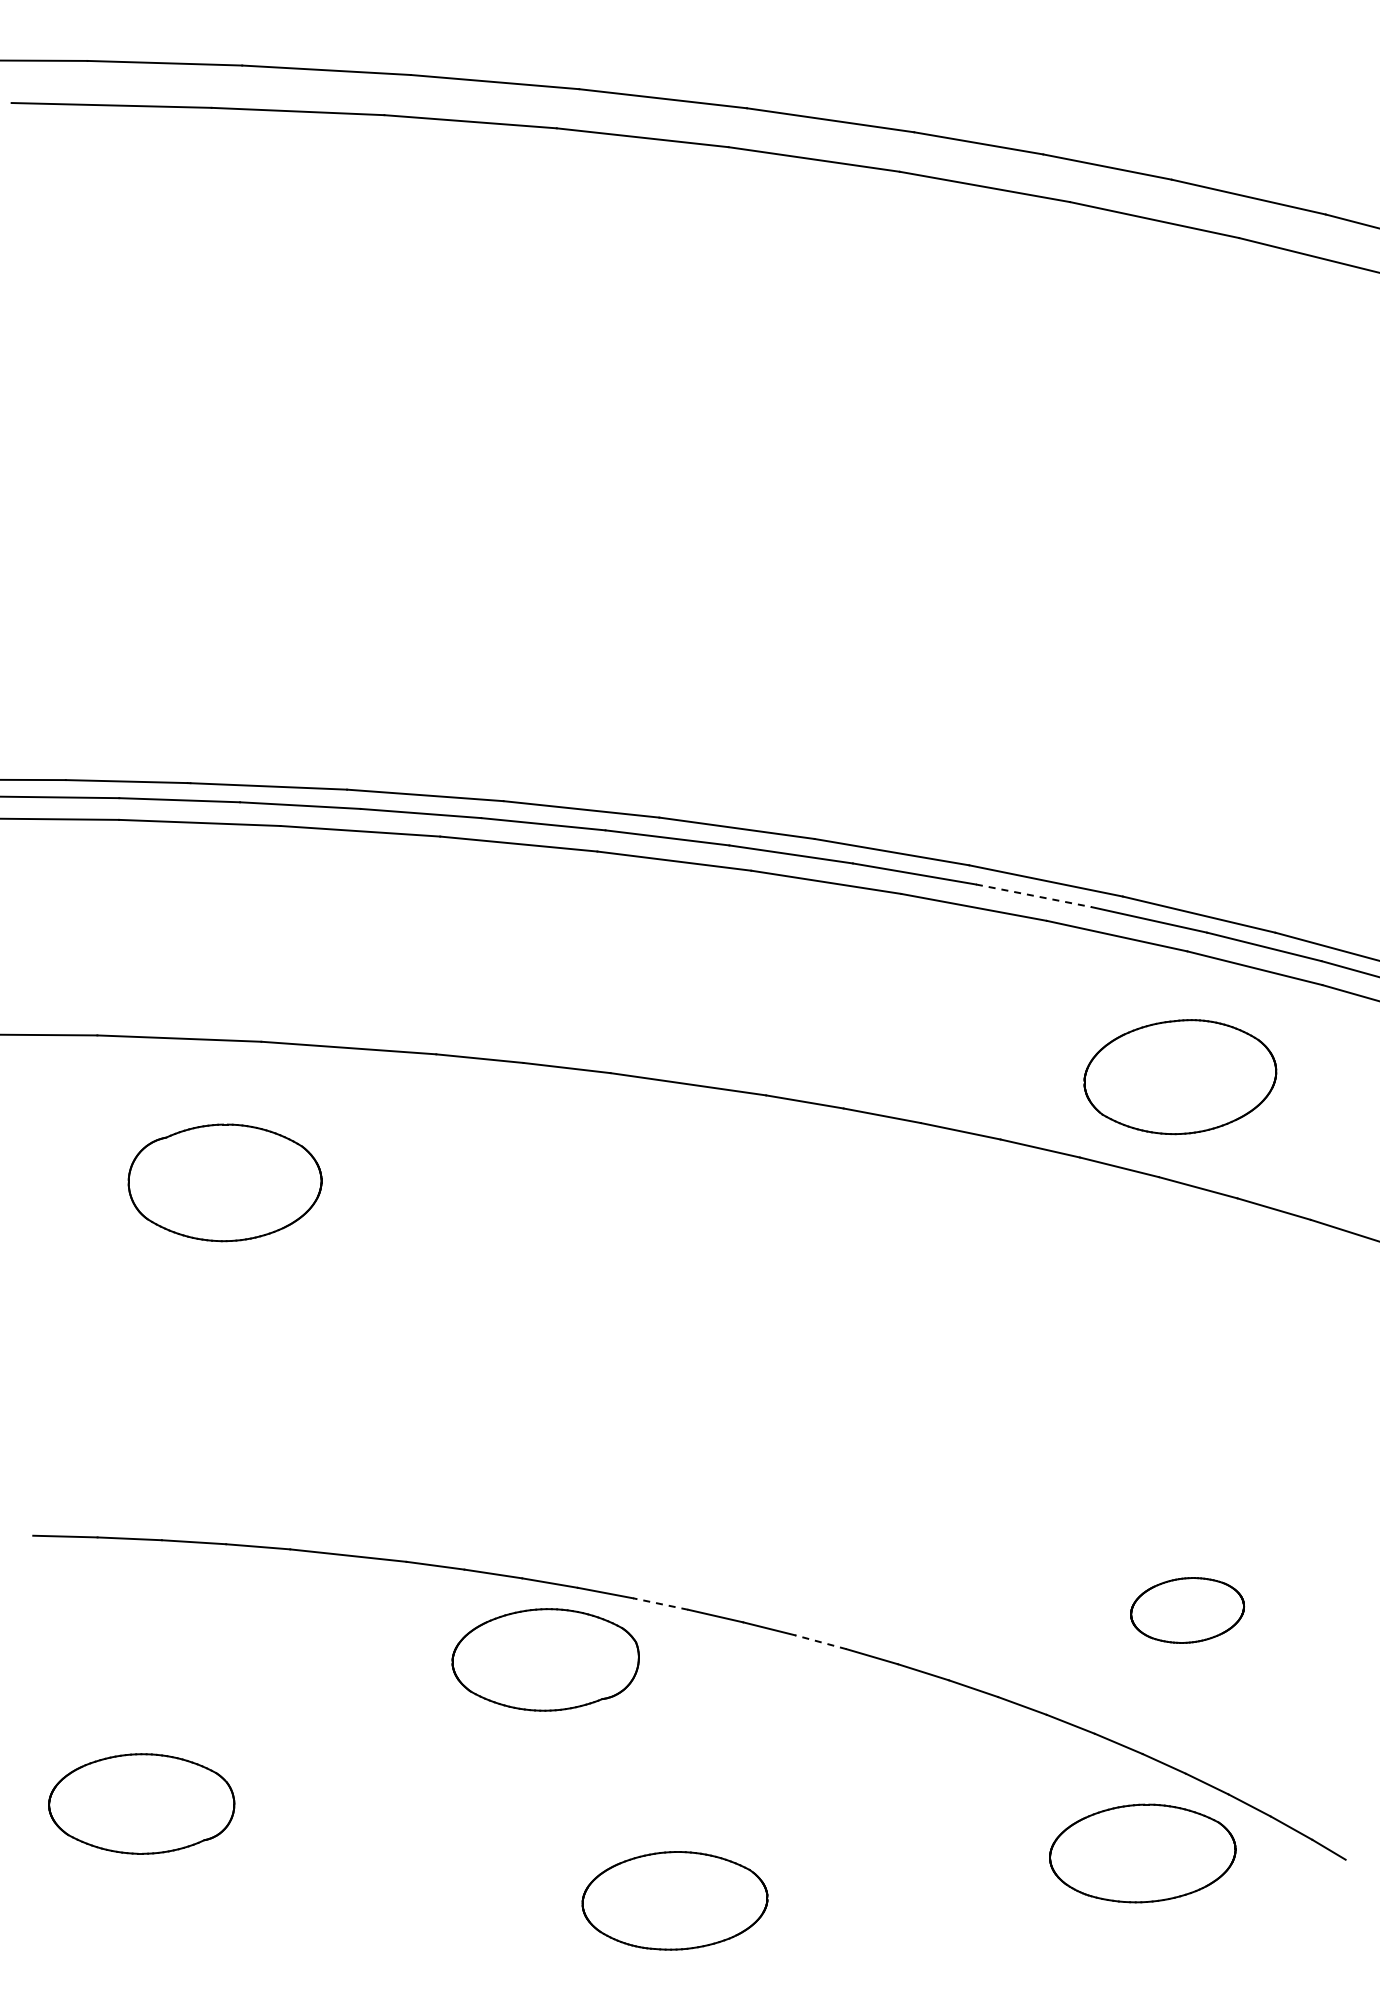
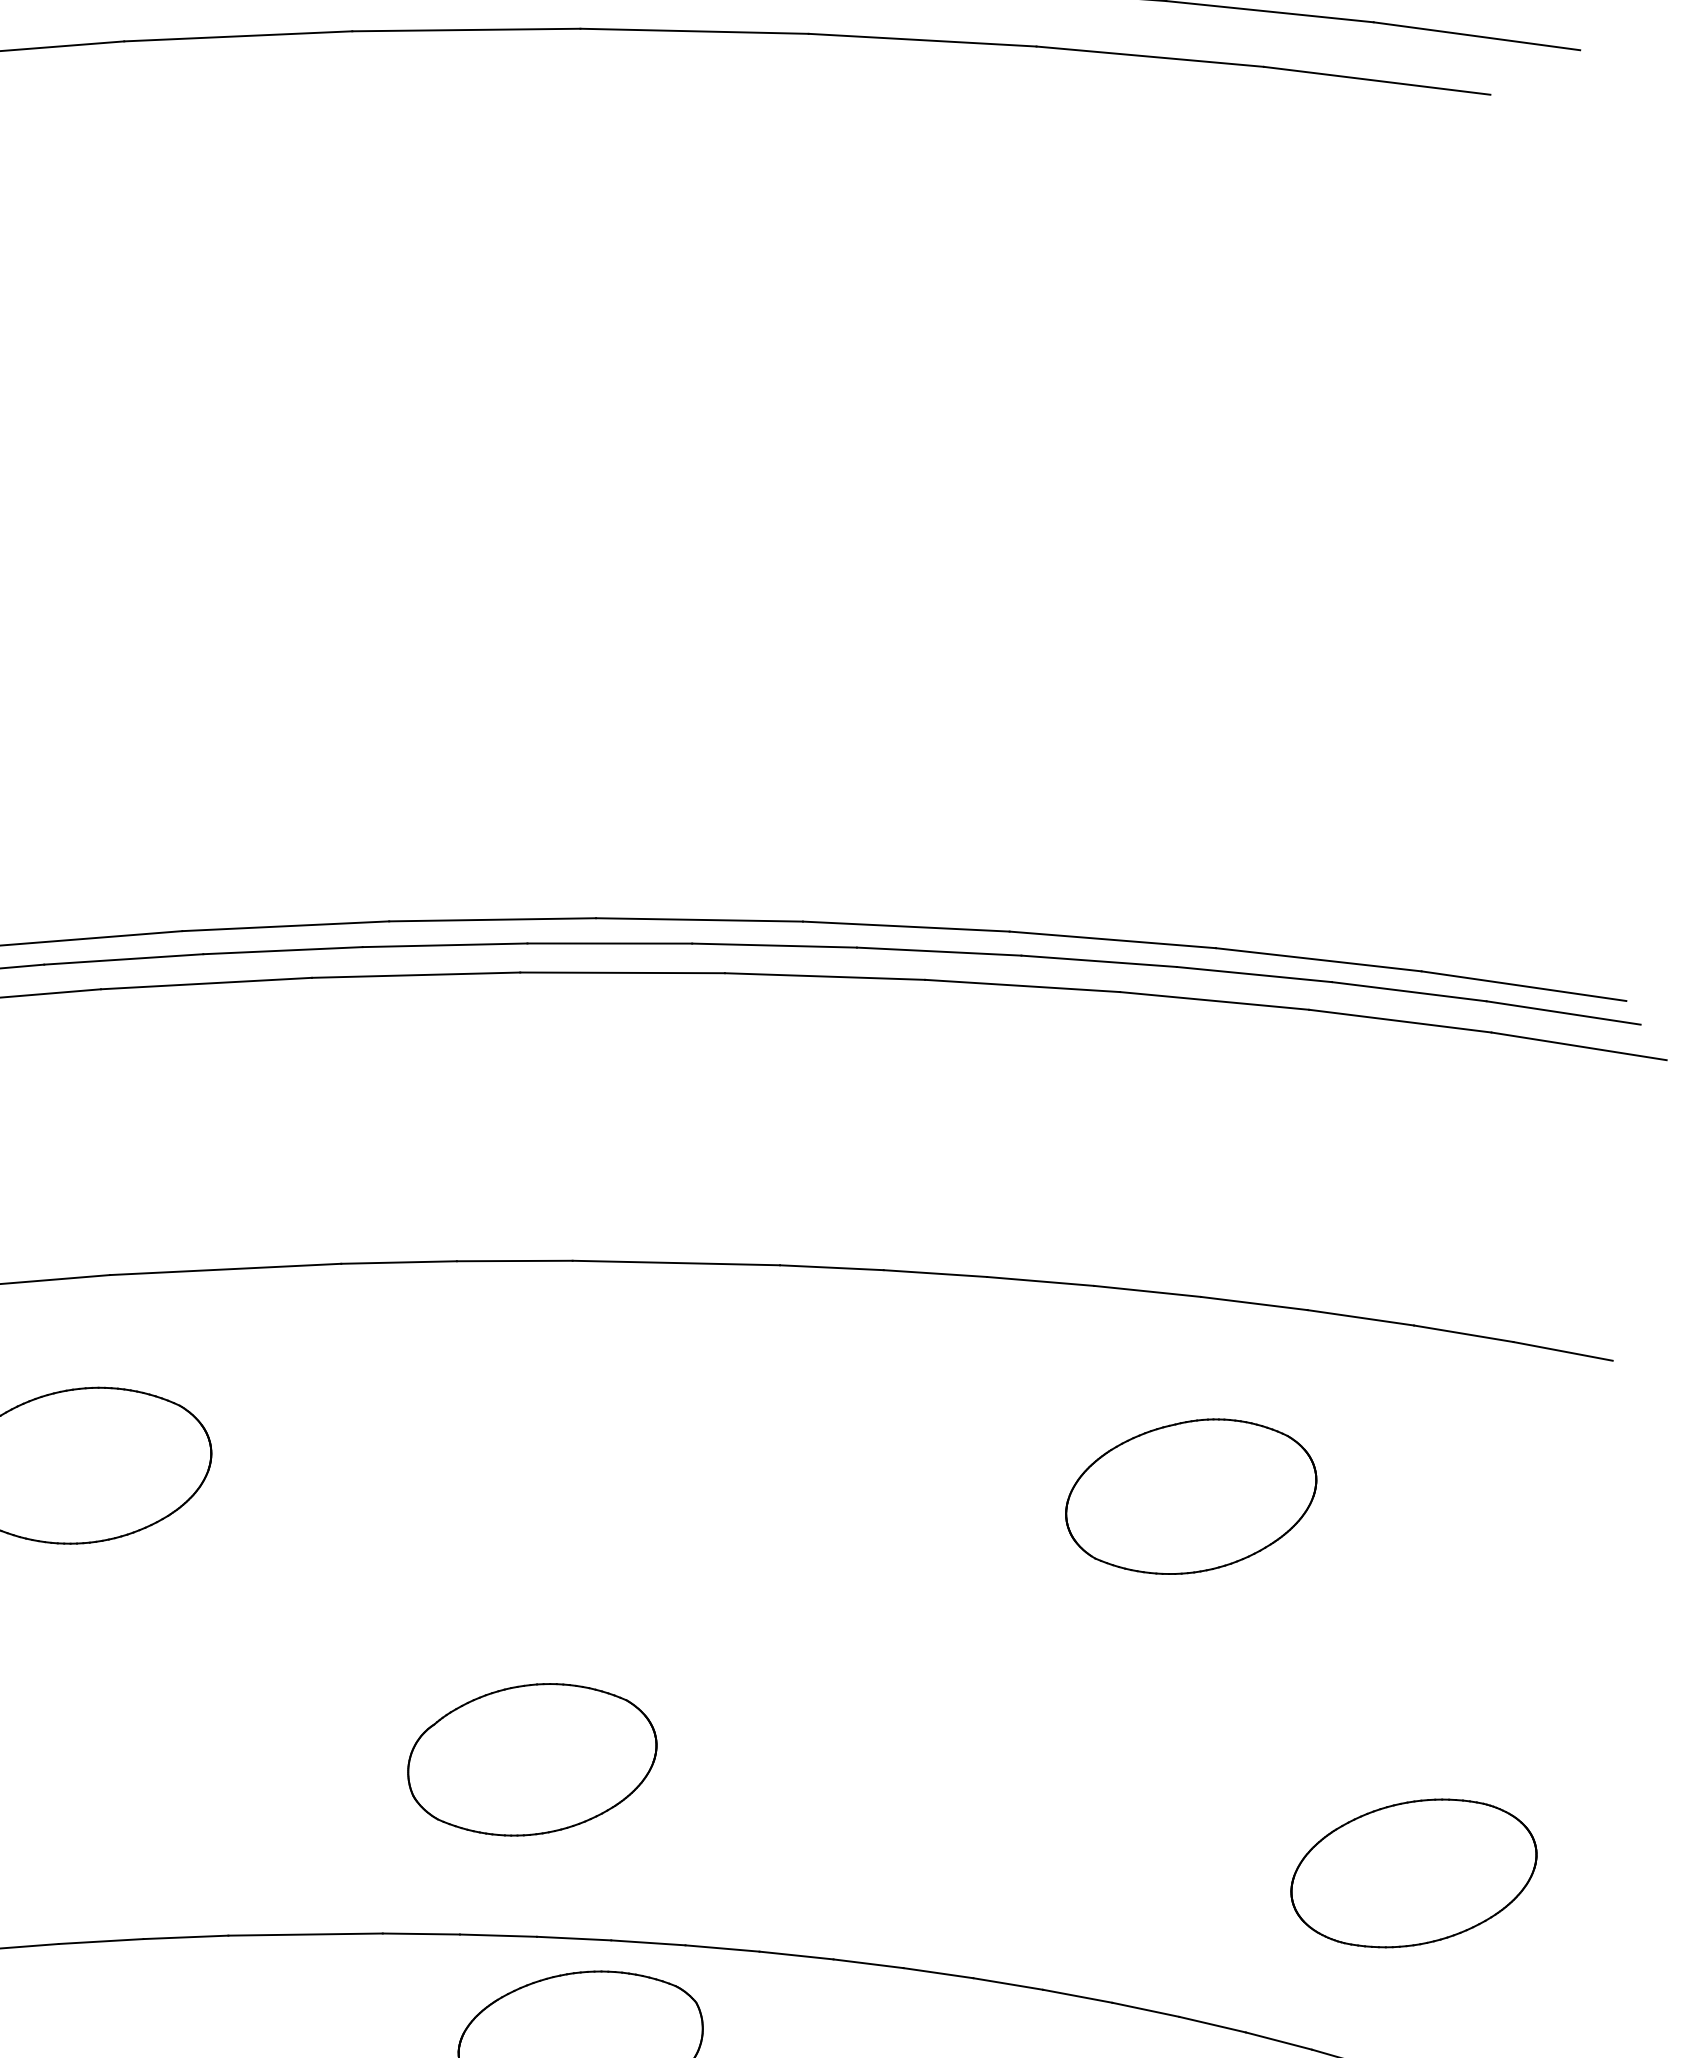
line: (1034, 895) -> (1099, 960), dashed -> solid
part: (1180, 1077) -> (1191, 1497), moved
part: (534, 1444) -> (531, 1759), added
line: (660, 1603) -> (722, 1947), dashed -> solid
part: (1187, 1610) -> (1413, 1873), size x1.67
line: (820, 1642) -> (937, 1973), dashed -> solid

